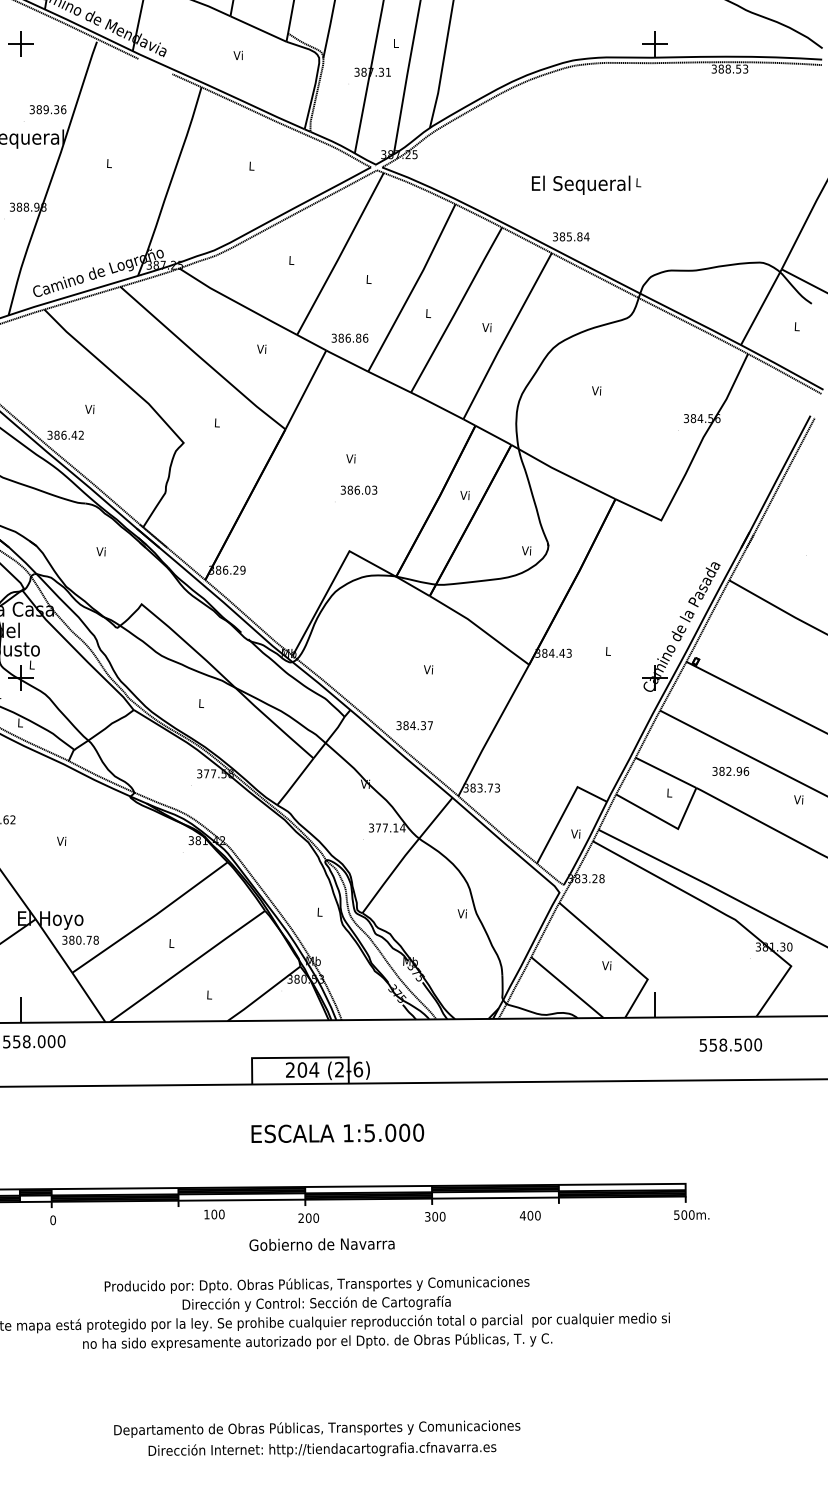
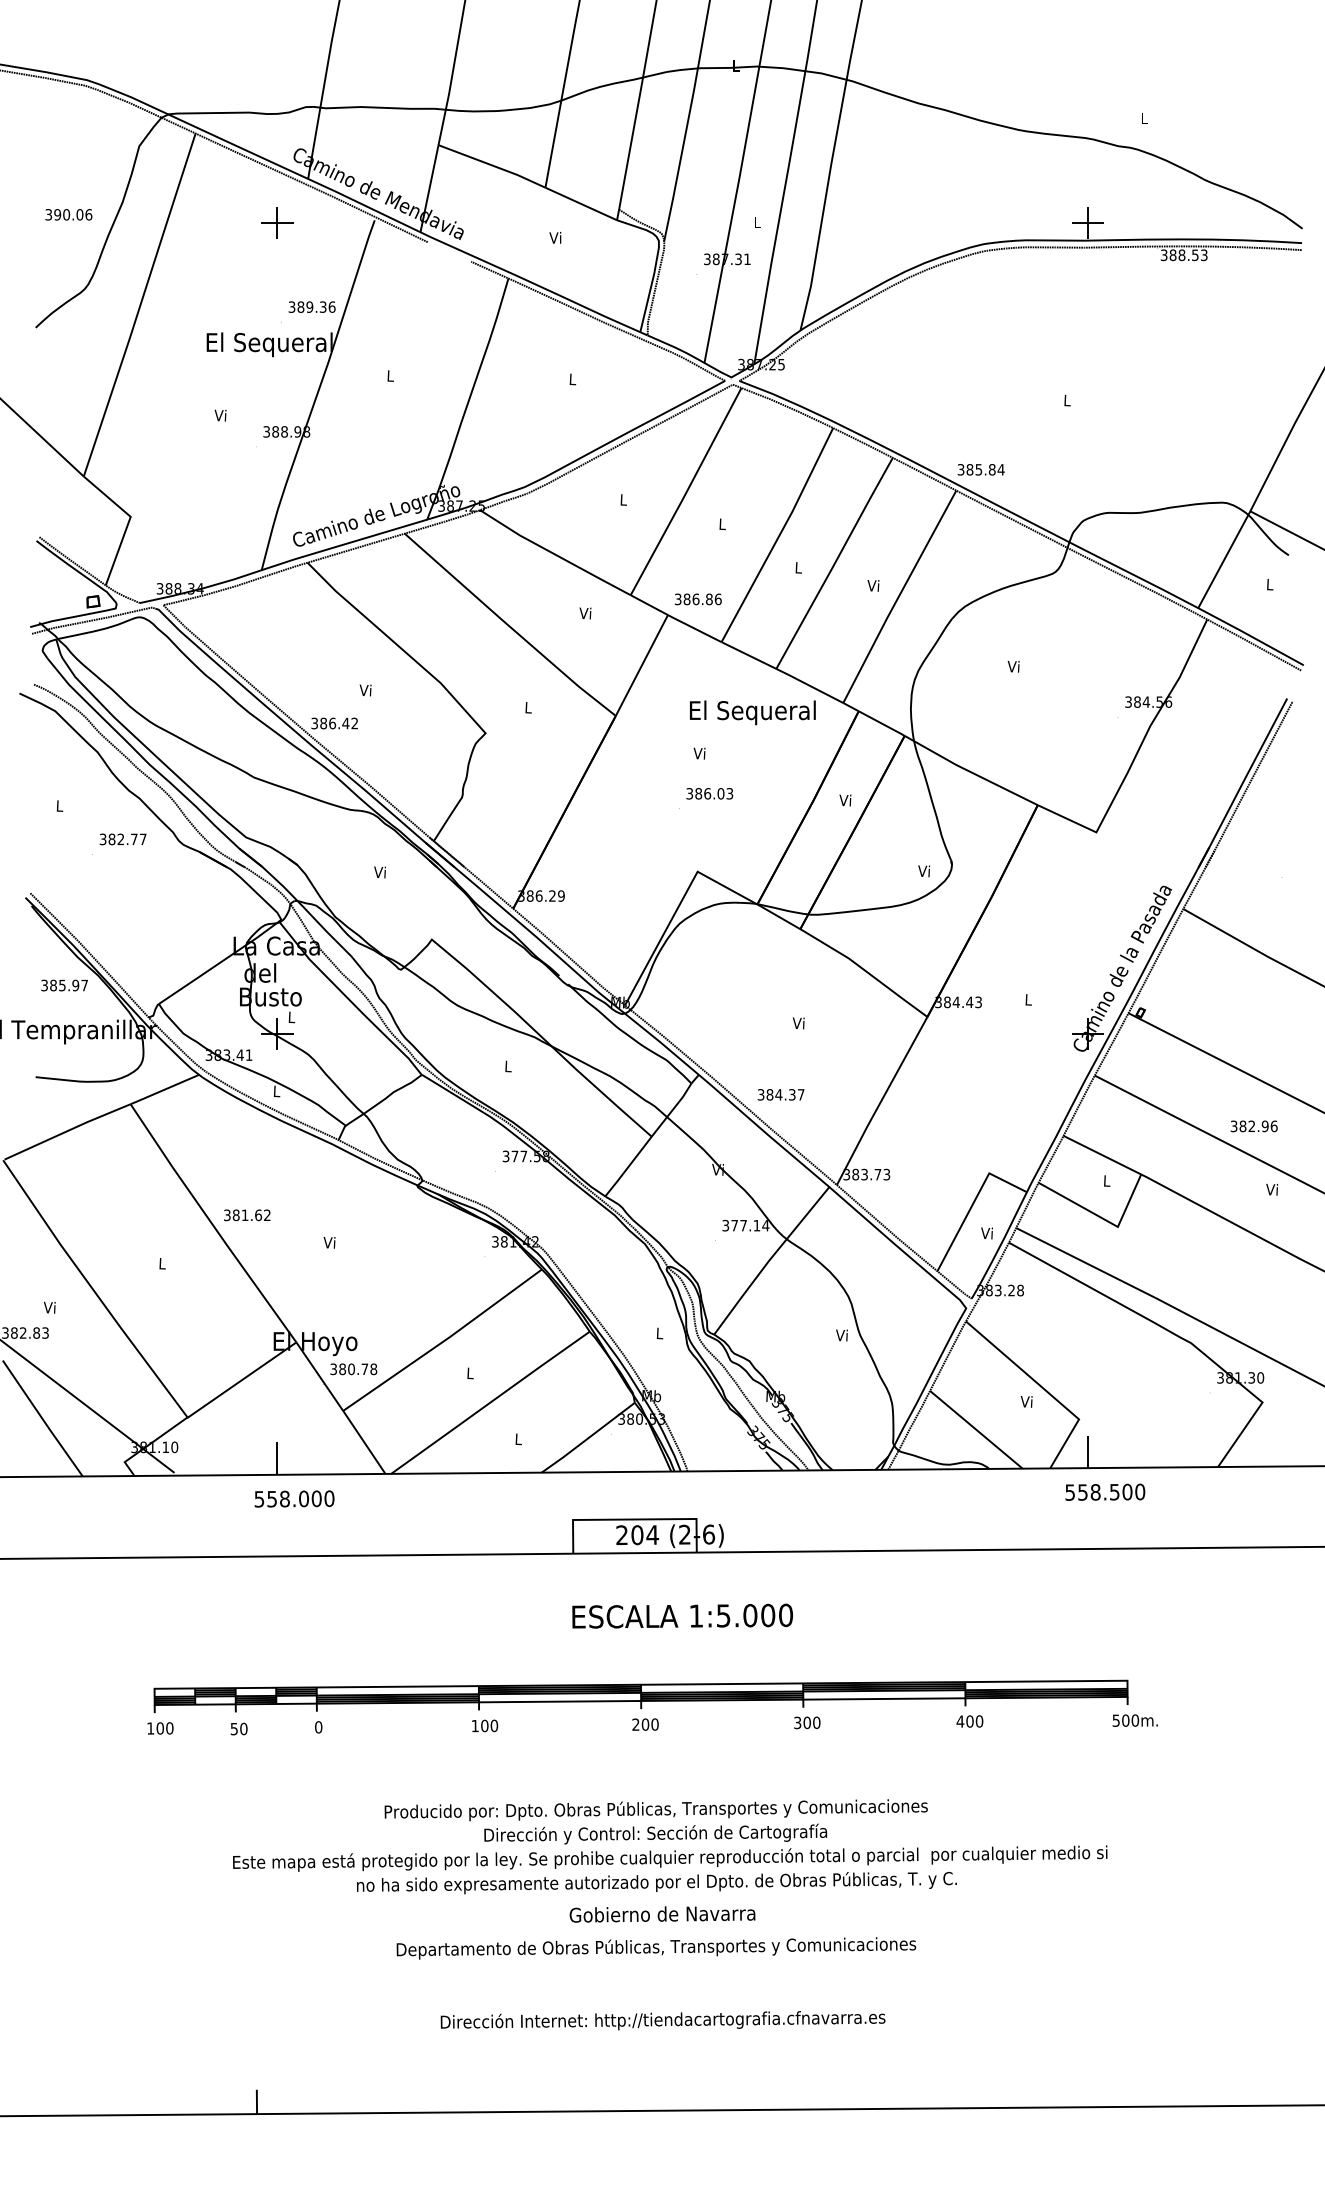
text: (580, 185) -> (752, 712), moved
text: (730, 771) -> (1253, 1126), moved
text: (730, 1044) -> (1105, 1491), moved
text: (214, 1214) -> (485, 1725), moved
text: (530, 1215) -> (969, 1721), moved
text: (322, 1244) -> (662, 1914), moved
text: (317, 1429) -> (656, 1948), moved

